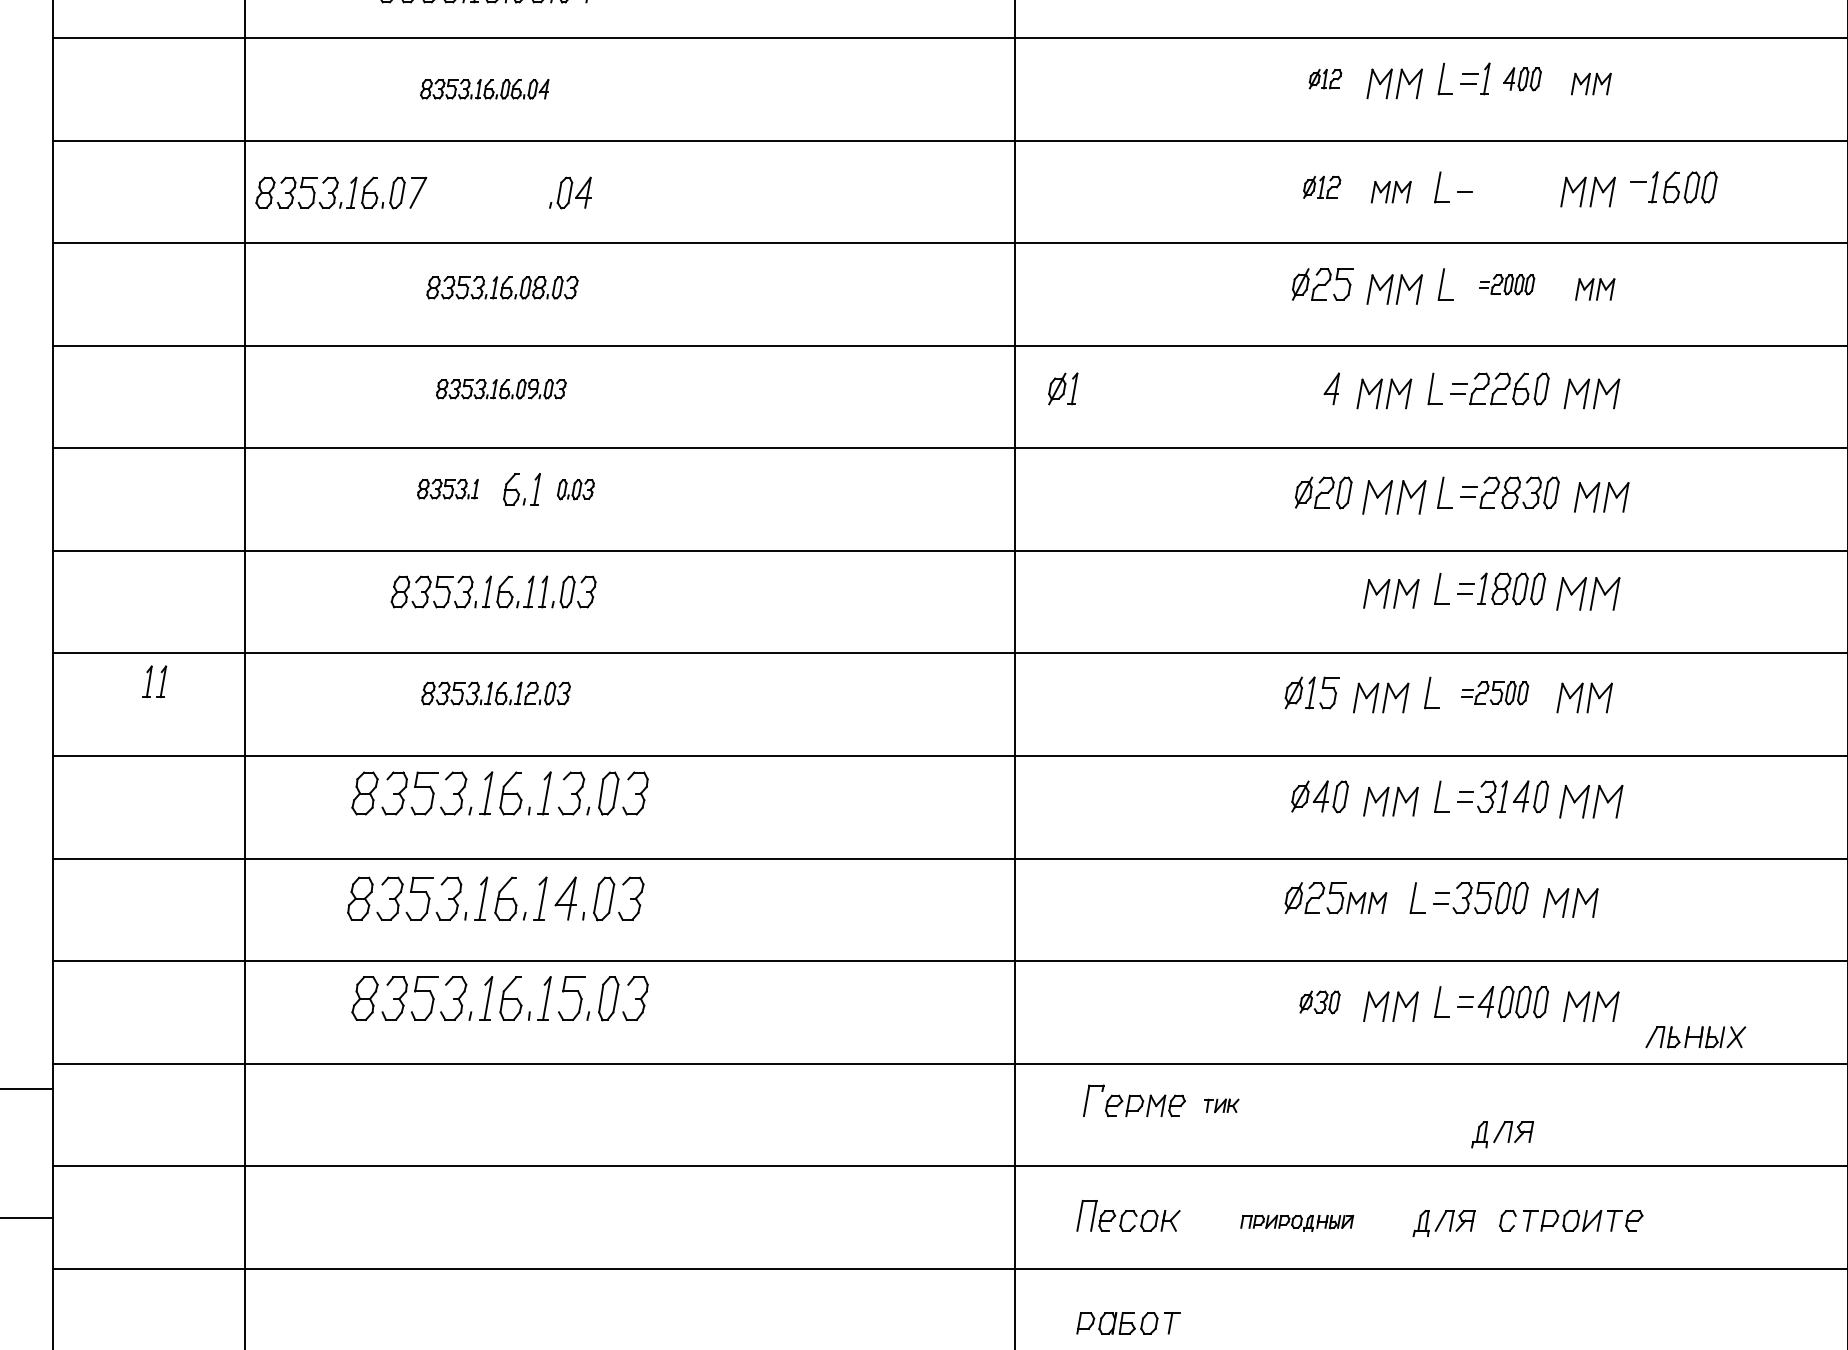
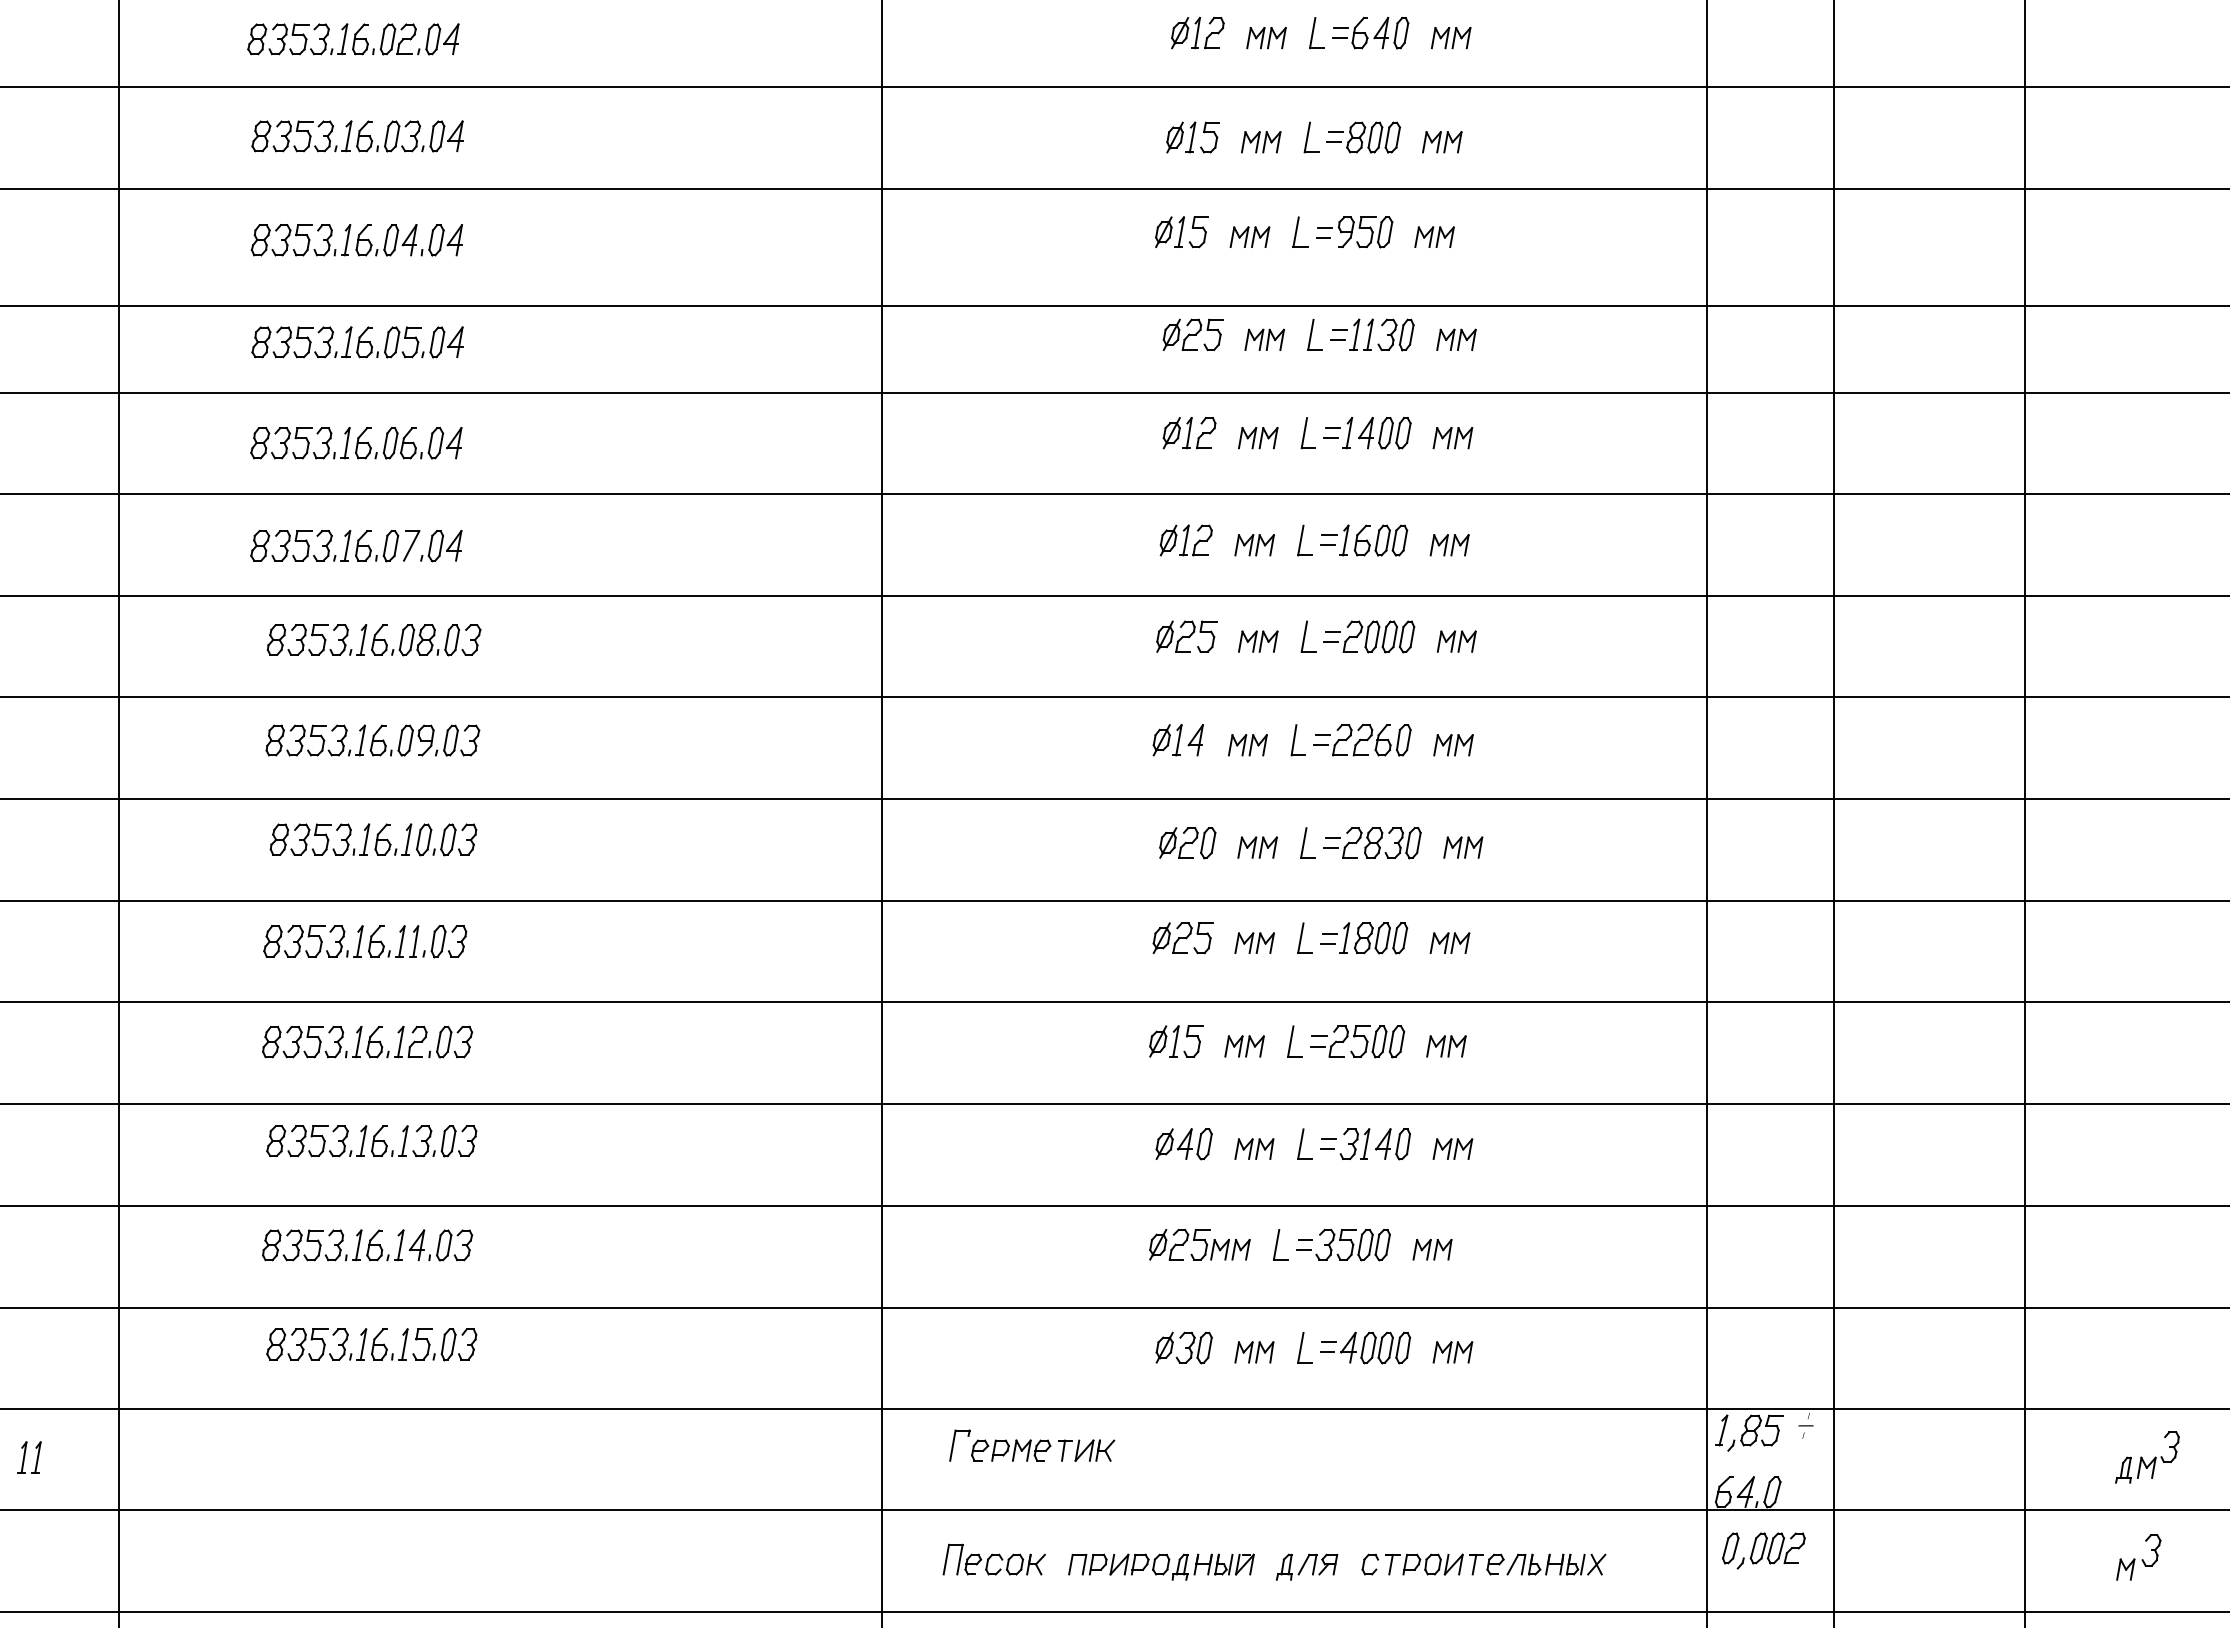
part: (1325, 79) -> (1189, 433), size x1.67
part: (1522, 79) -> (1384, 433), size x1.43
part: (1395, 84) -> (1258, 438), size x0.71
part: (484, 89) -> (356, 443), size x1.67
part: (1321, 187) -> (1185, 540), size x1.43
part: (1673, 187) -> (1364, 540), moved
part: (337, 188) -> (331, 541), moved
part: (1587, 192) -> (1449, 545), size x0.71
part: (1507, 284) -> (1369, 636), size x1.67
part: (501, 288) -> (373, 640), size x1.43
part: (1395, 289) -> (1258, 641), size x0.71
part: (500, 389) -> (372, 740), size x1.67
part: (1063, 389) -> (1167, 740), moved
part: (1383, 394) -> (1247, 745), size x0.71
part: (1591, 394) -> (1453, 745), size x0.71
part: (447, 489) -> (319, 839), size x1.67
part: (575, 489) -> (446, 839), size x1.67
part: (1394, 497) -> (1257, 847), size x0.62
part: (1601, 497) -> (1463, 847), size x0.71
part: (1318, 589) -> (1182, 938), added
part: (1391, 593) -> (1254, 942), size x0.71
part: (1587, 593) -> (1449, 942), size x0.62
part: (154, 681) -> (29, 1457), moved
part: (495, 692) -> (367, 1041), size x1.43
part: (1494, 692) -> (1357, 1041), size x1.43
part: (1380, 698) -> (1244, 1046), size x0.71
part: (1584, 698) -> (1446, 1046), size x0.71
part: (499, 793) -> (371, 1141), size x0.71
part: (1391, 800) -> (1254, 1148), size x0.71
part: (1590, 800) -> (1452, 1148), size x0.62
part: (495, 898) -> (367, 1245), size x0.71
part: (1570, 902) -> (1432, 1249), size x0.71
part: (499, 998) -> (371, 1344), size x0.71
part: (1319, 1001) -> (1183, 1347), size x1.43
part: (1391, 1006) -> (1254, 1352), size x0.71
part: (1590, 1006) -> (1452, 1352), size x0.71
part: (1695, 1037) -> (1556, 1564), moved
part: (1221, 1105) -> (1086, 1450), size x1.67
part: (1503, 1134) -> (1365, 1478), removed
part: (1297, 1222) -> (1161, 1566), size x1.67

